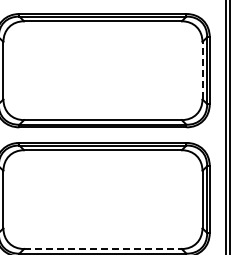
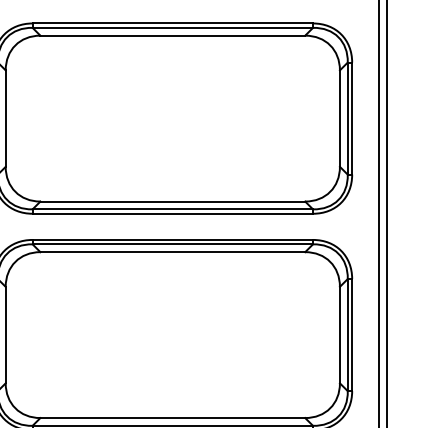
line: (202, 70) -> (339, 118), dashed -> solid
line: (102, 249) -> (172, 418), dashed -> solid

